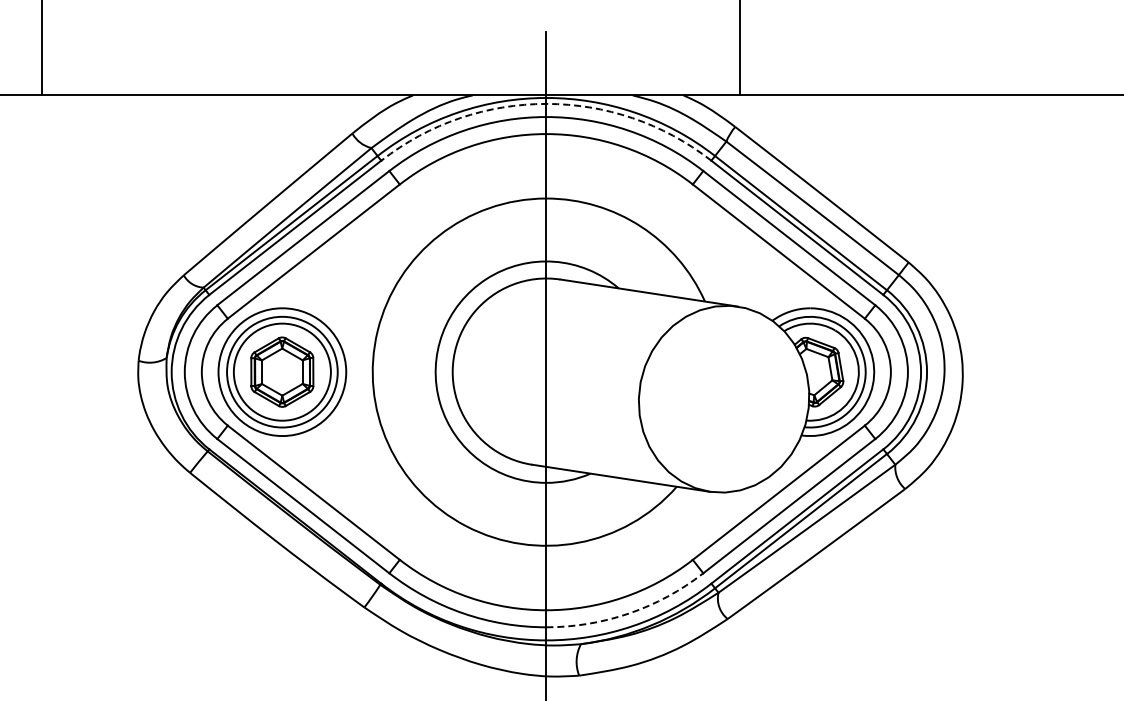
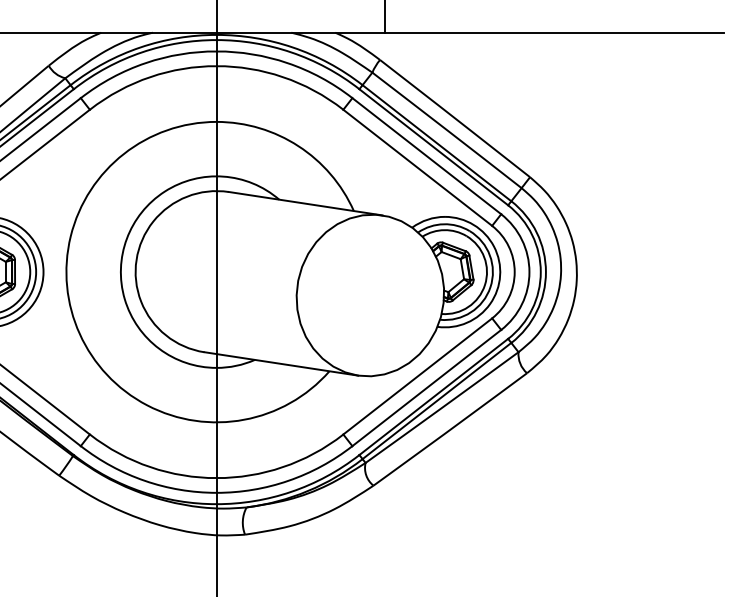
arc: (546, 103) -> (216, 39), dashed -> solid
arc: (629, 613) -> (288, 480), dashed -> solid

